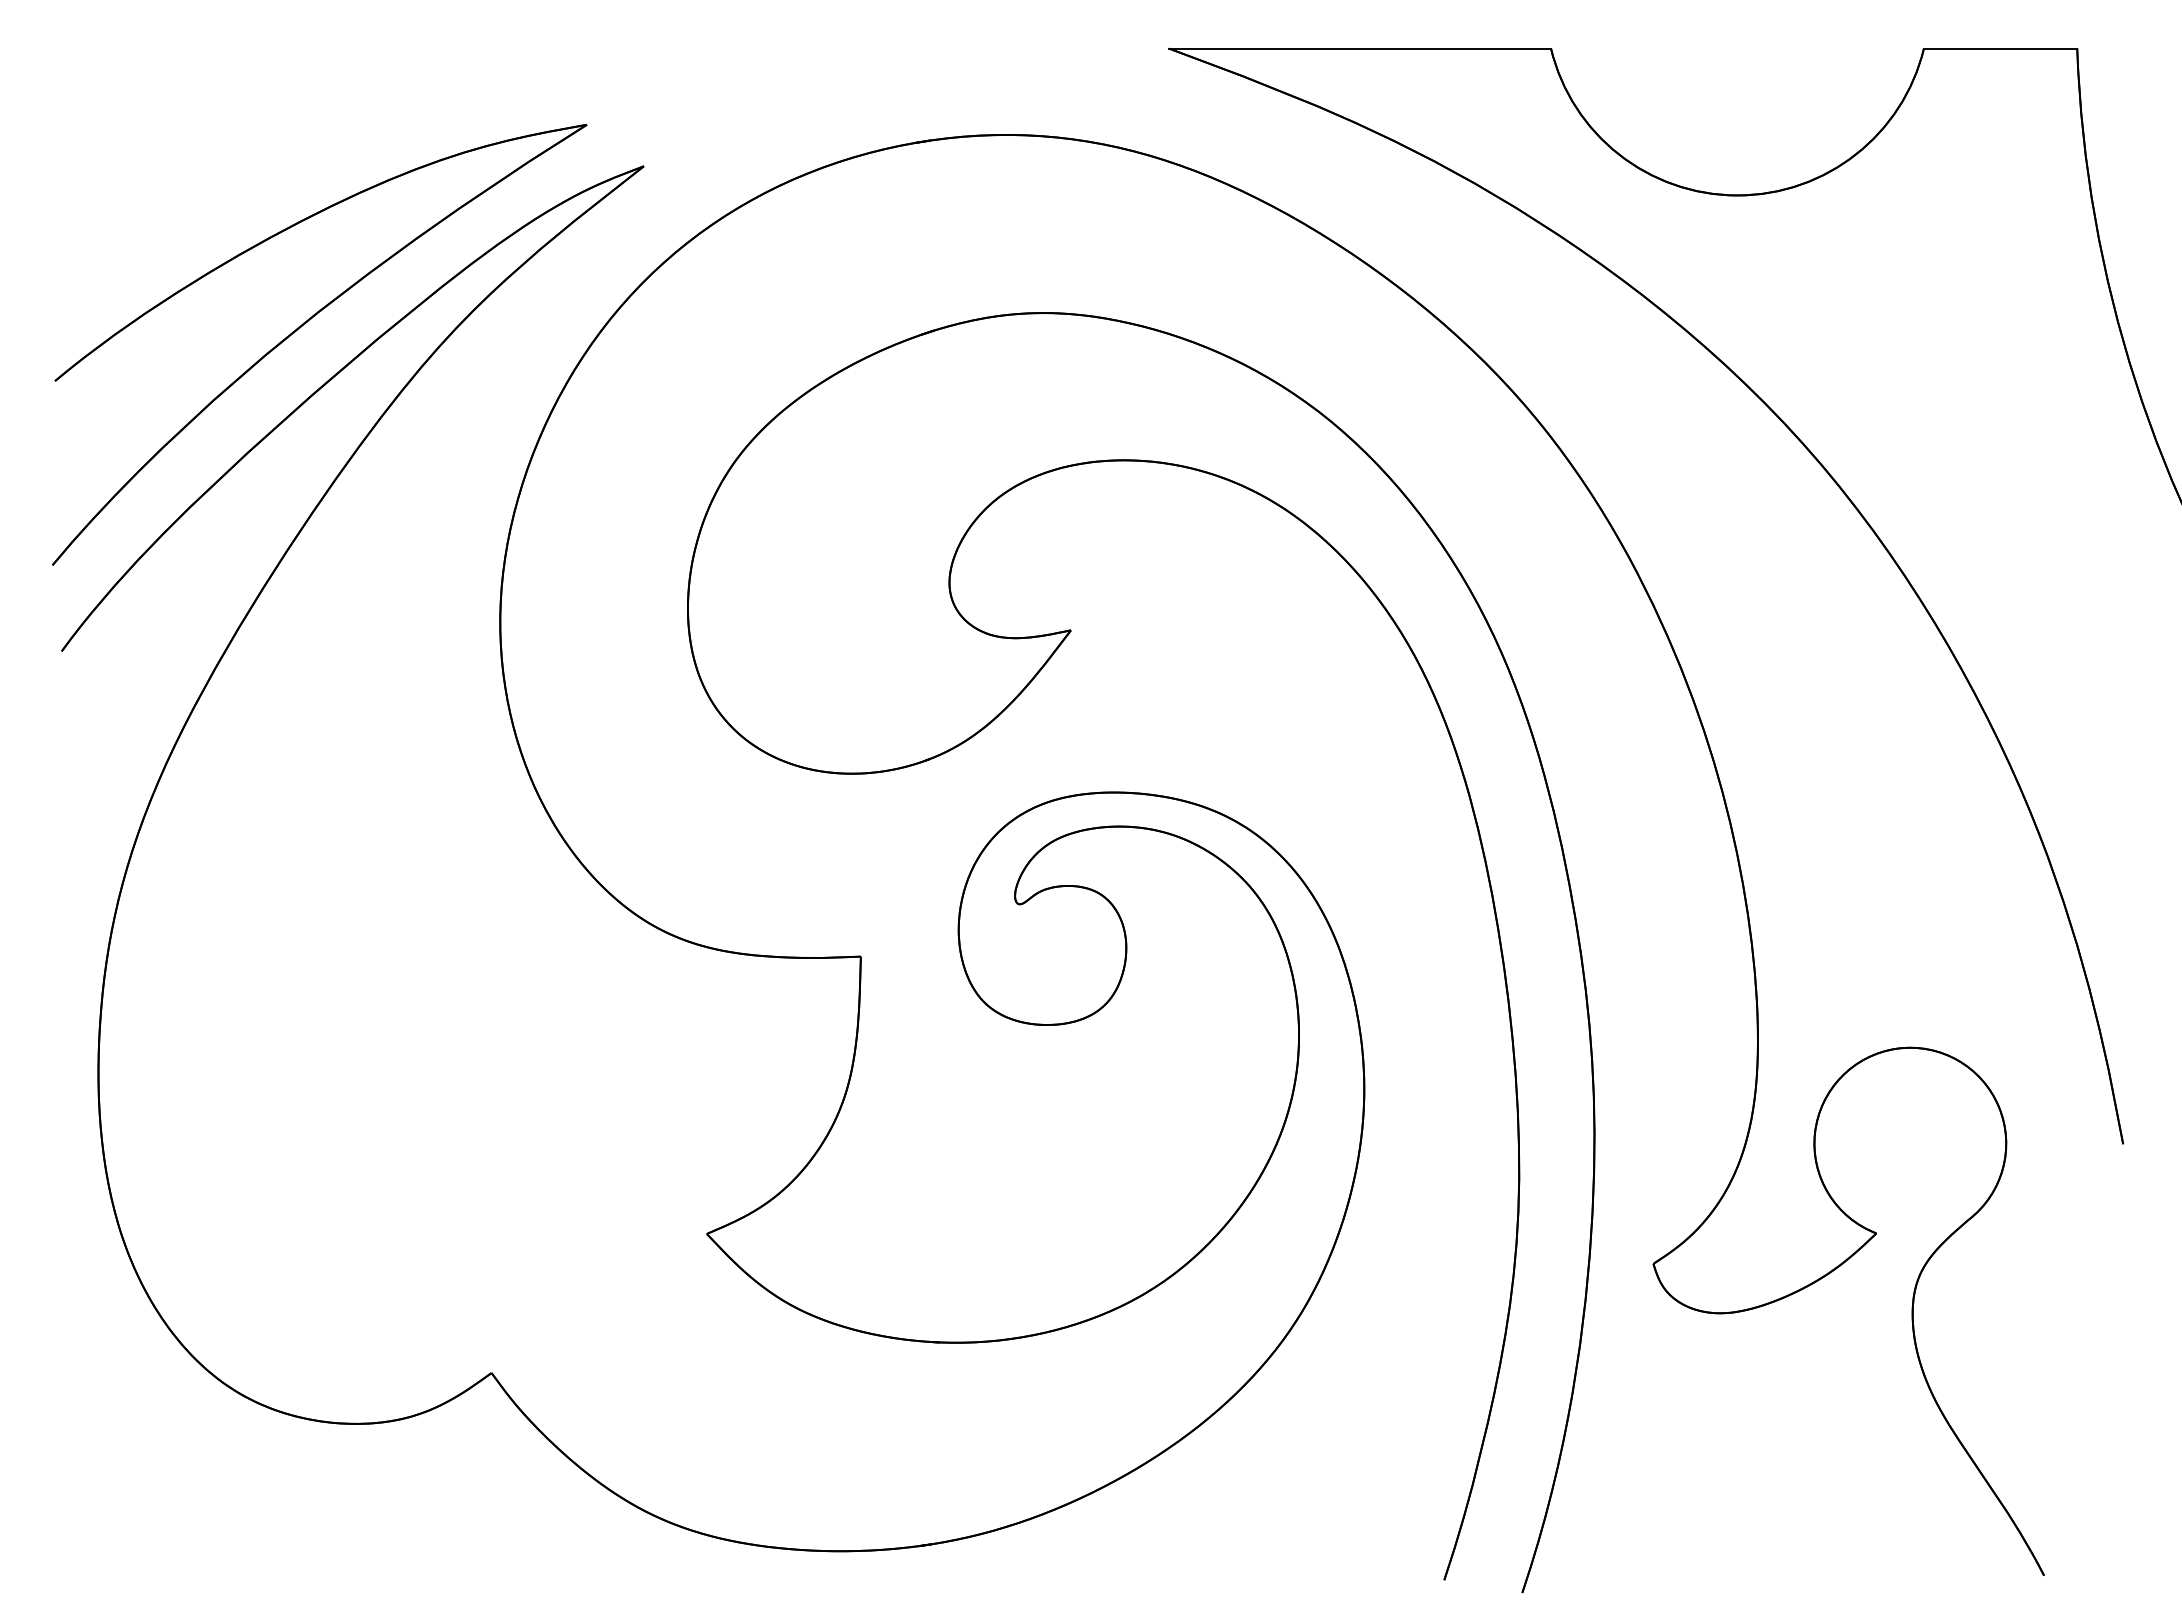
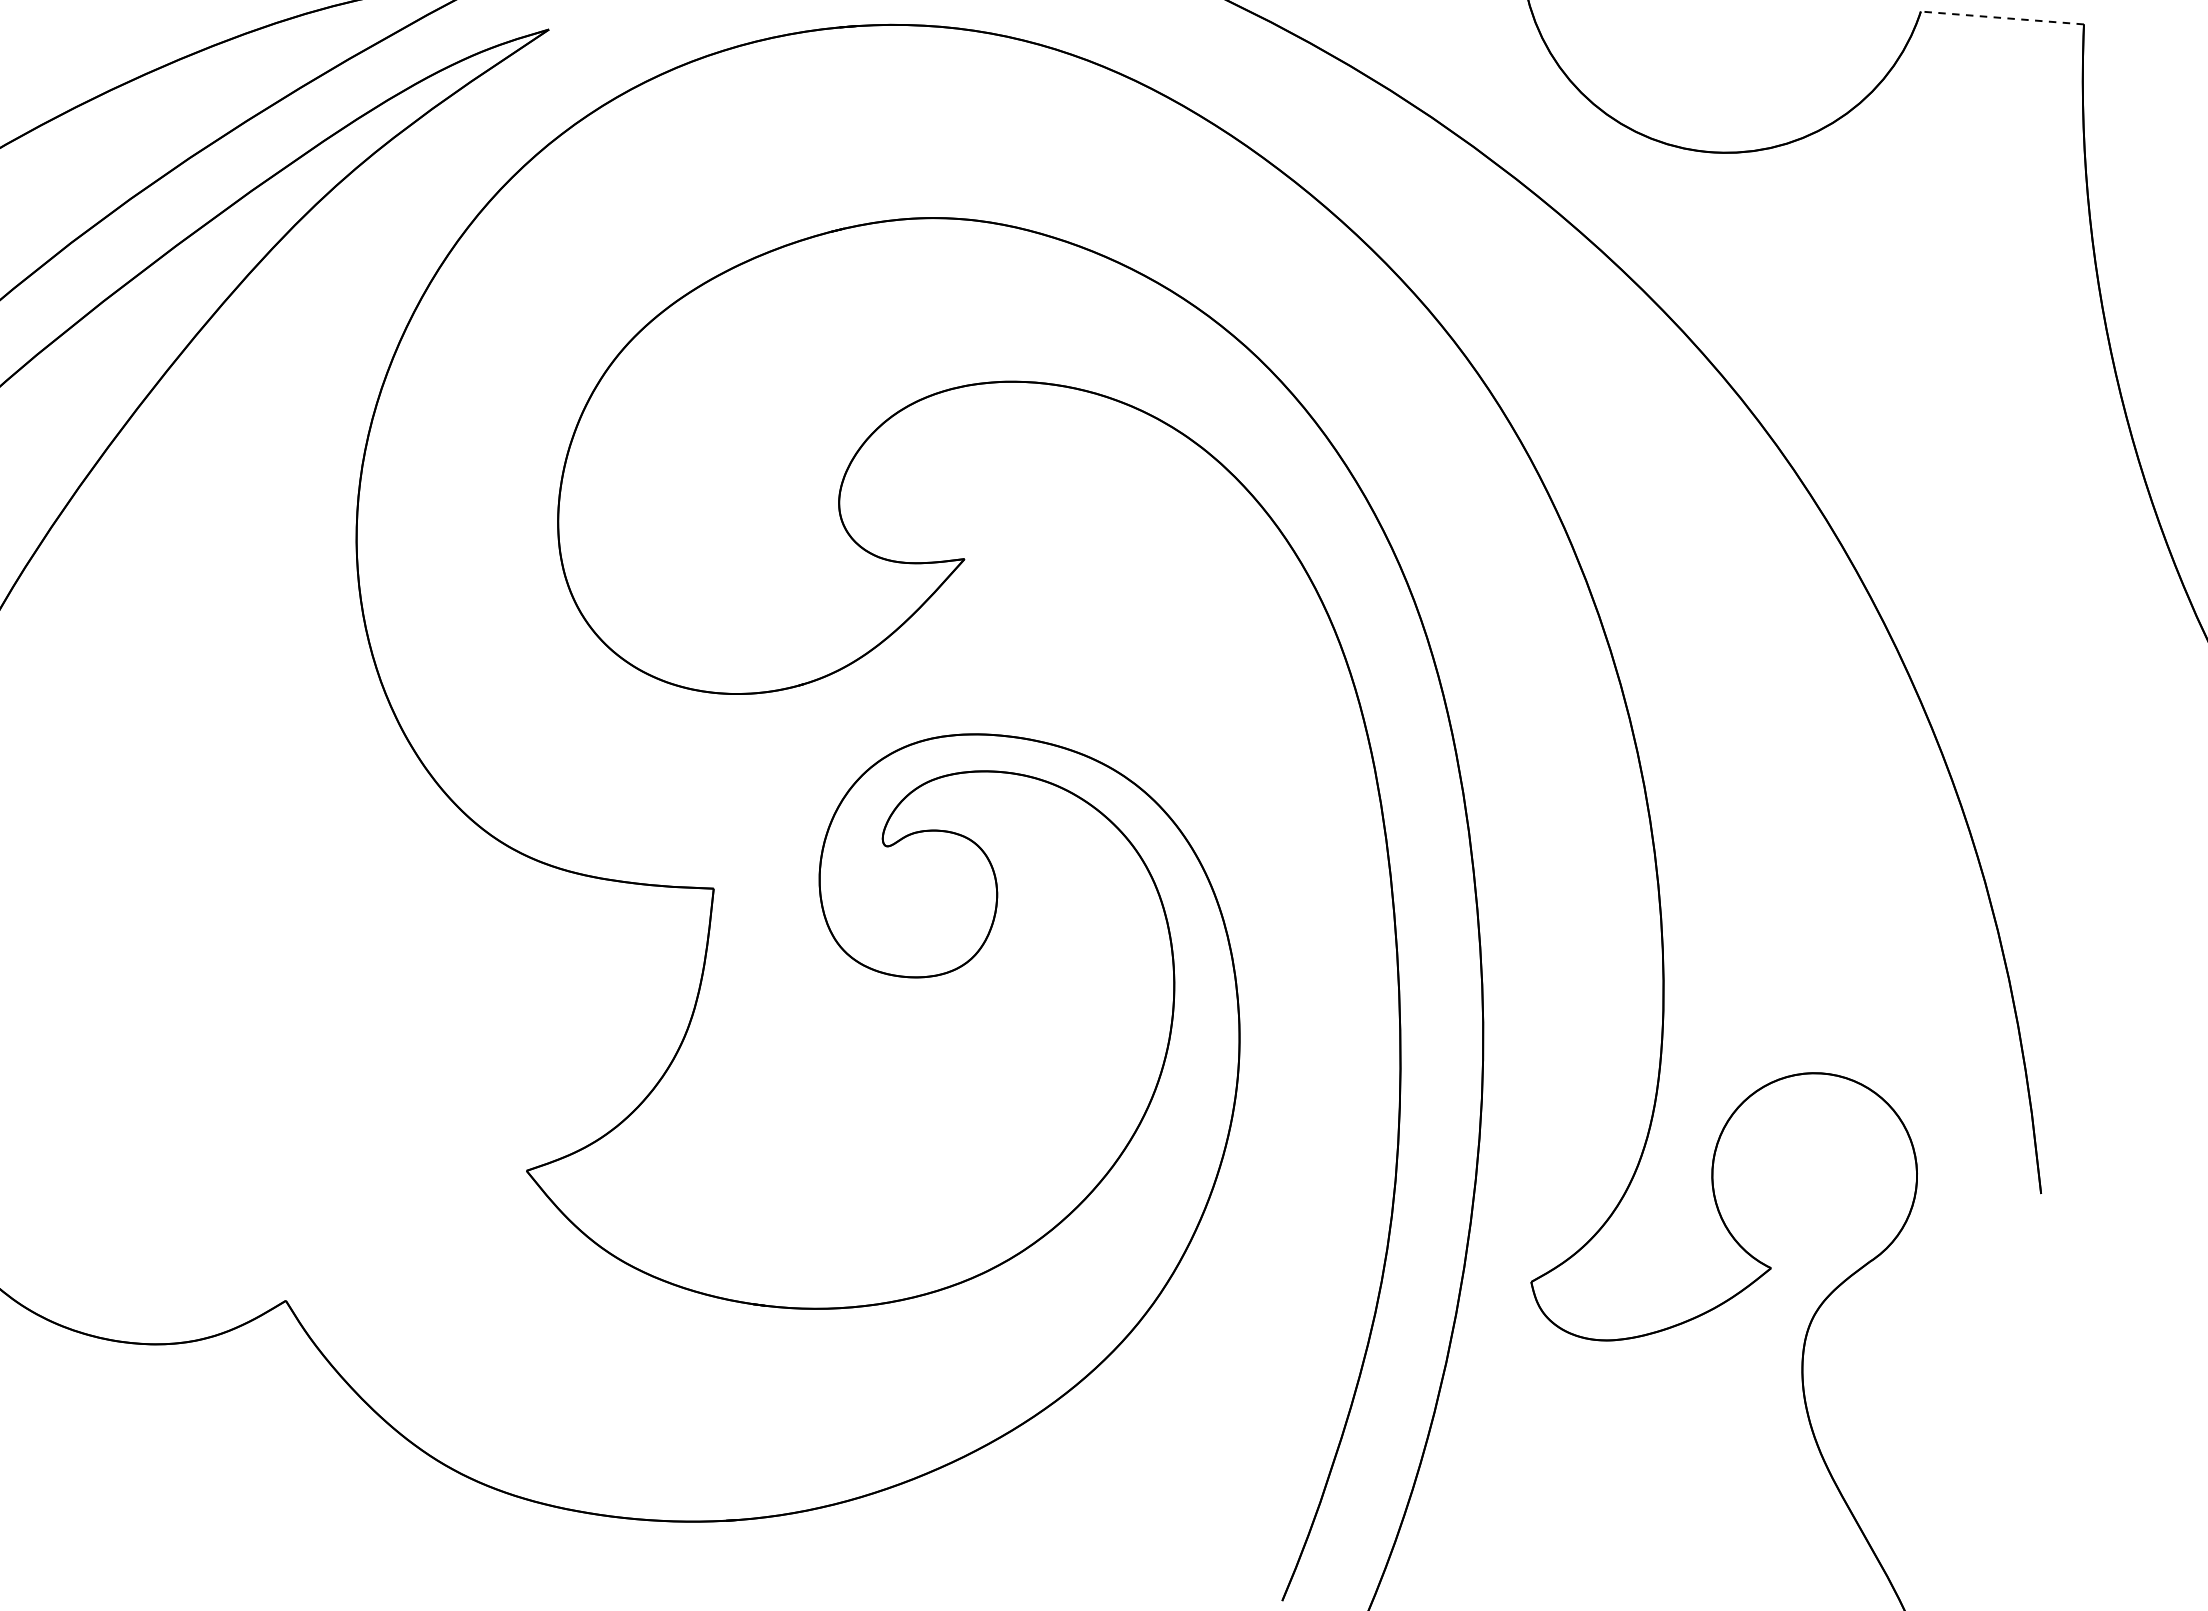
line: (2000, 48) -> (2002, 17), solid -> dashed

